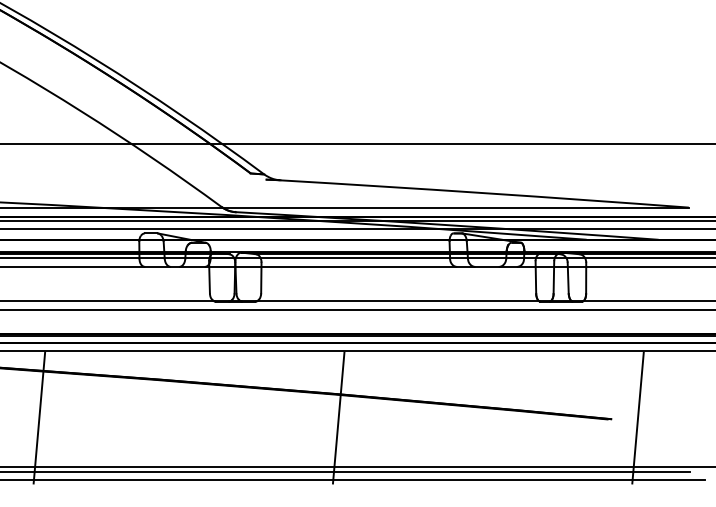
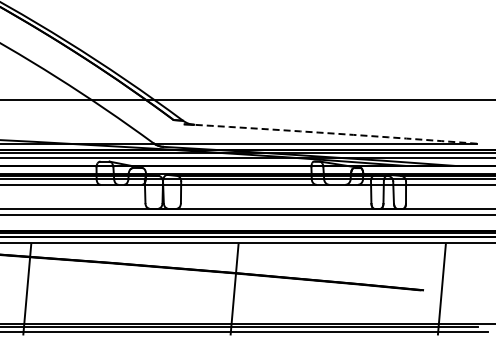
arc: (484, 192) -> (335, 133), solid -> dashed

